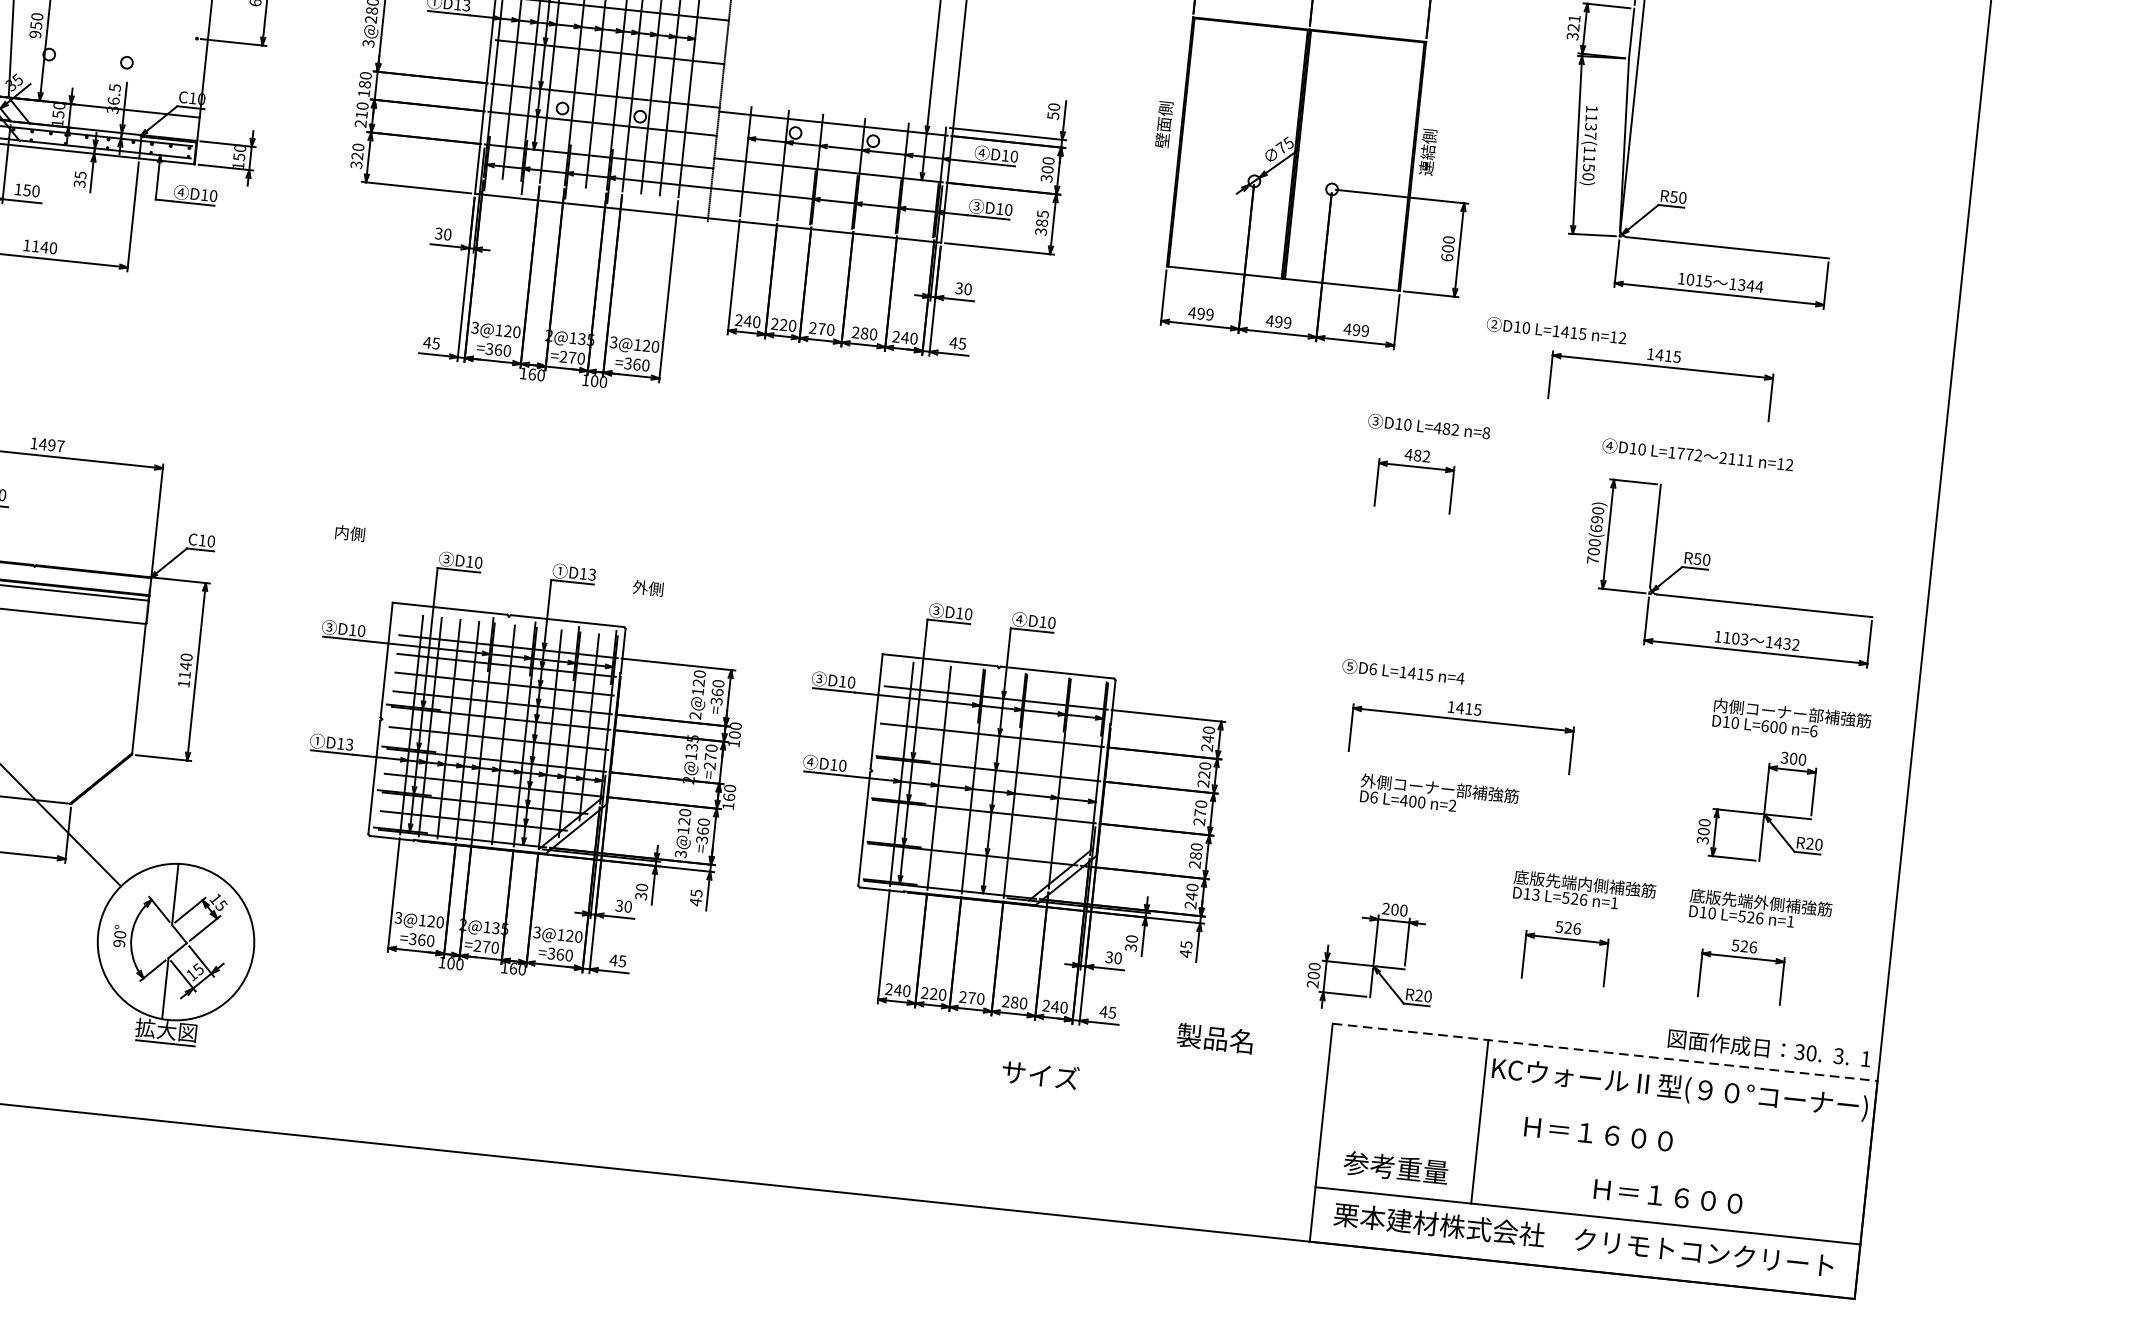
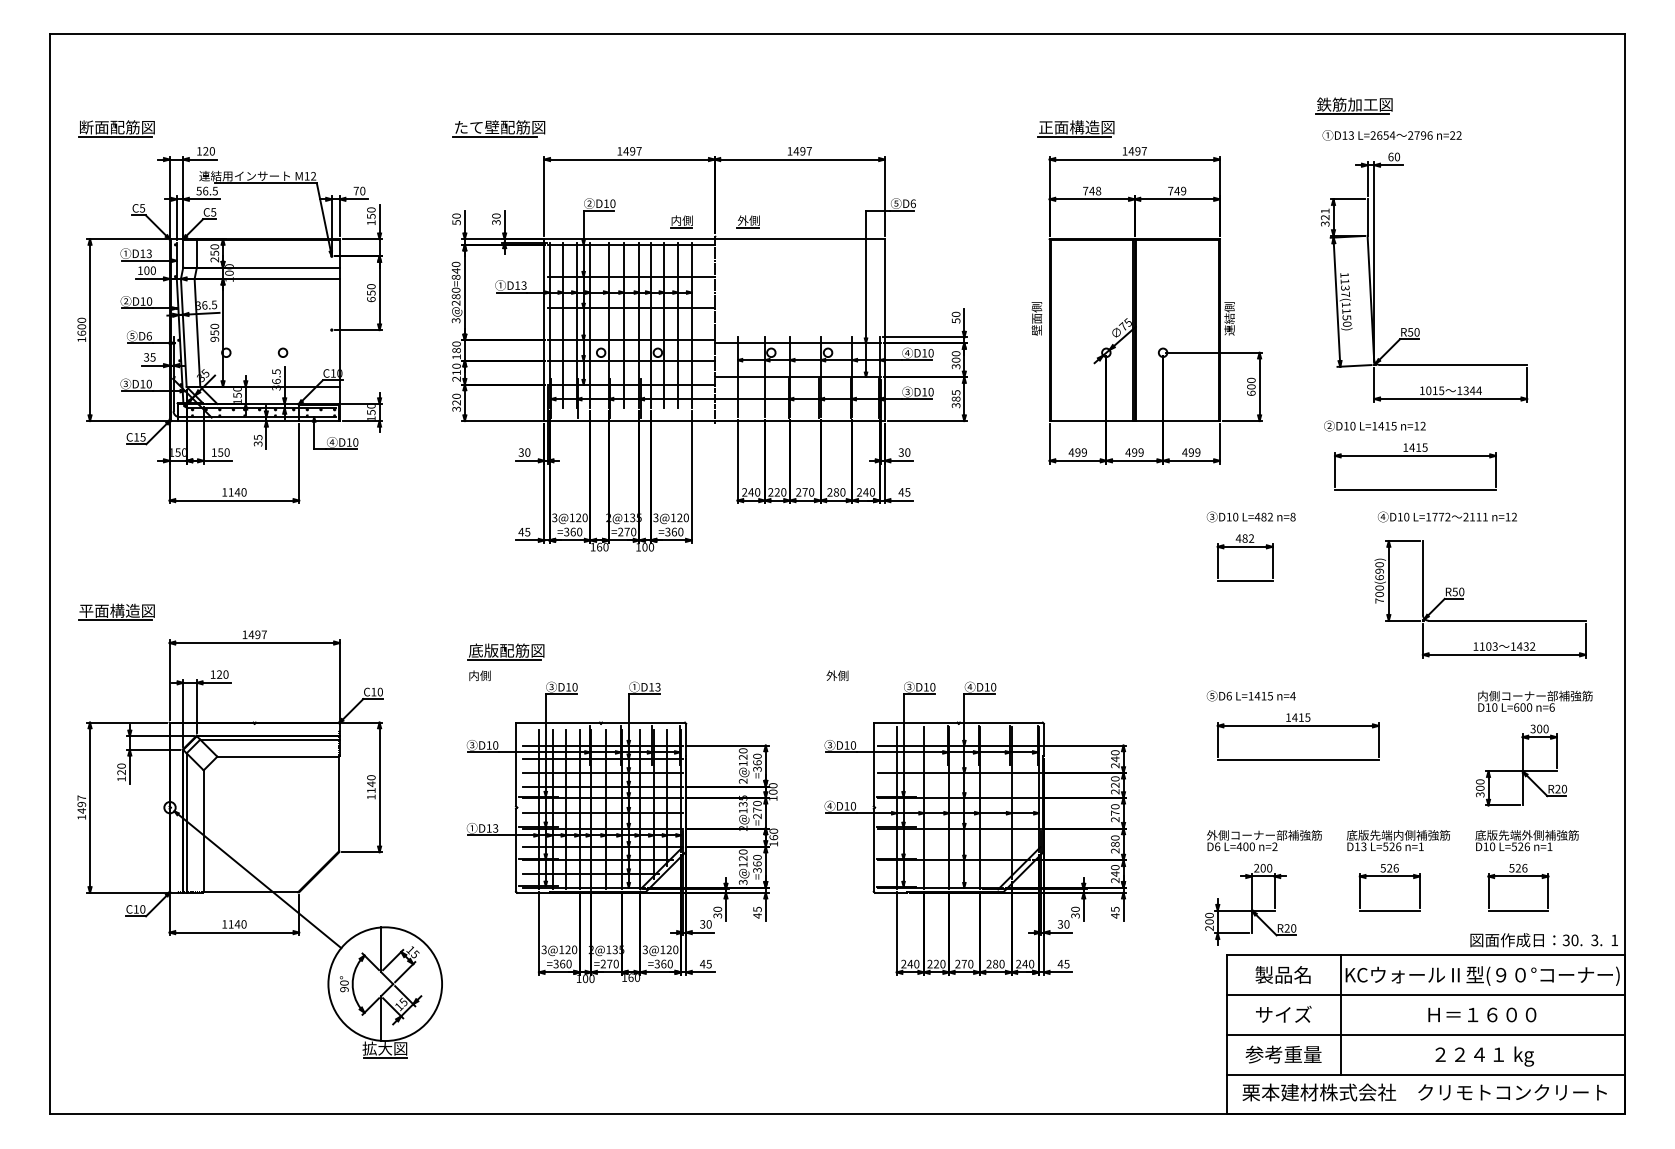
text: (1556, 330) -> (1374, 425), moved
line: (1658, 412) -> (1415, 489), added
part: (388, 503) -> (505, 651), added
line: (1410, 512) -> (1244, 580), added
text: (648, 587) -> (837, 675), moved
line: (1457, 765) -> (1297, 759), added
text: (1439, 795) -> (1264, 840), moved
line: (1561, 985) -> (1389, 910), added
line: (1738, 1004) -> (1518, 910), added
text: (1214, 1037) -> (1282, 974), moved
line: (1604, 1052) -> (1425, 955), dashed -> solid
text: (1040, 1074) -> (1283, 1014), moved
line: (1598, 1107) -> (1425, 995), added
text: (1598, 1133) -> (1482, 1014), moved
line: (1593, 1160) -> (1425, 1034), added
text: (1668, 1199) -> (1482, 1056), Ｈ＝１６００ -> ２２４１ kg

